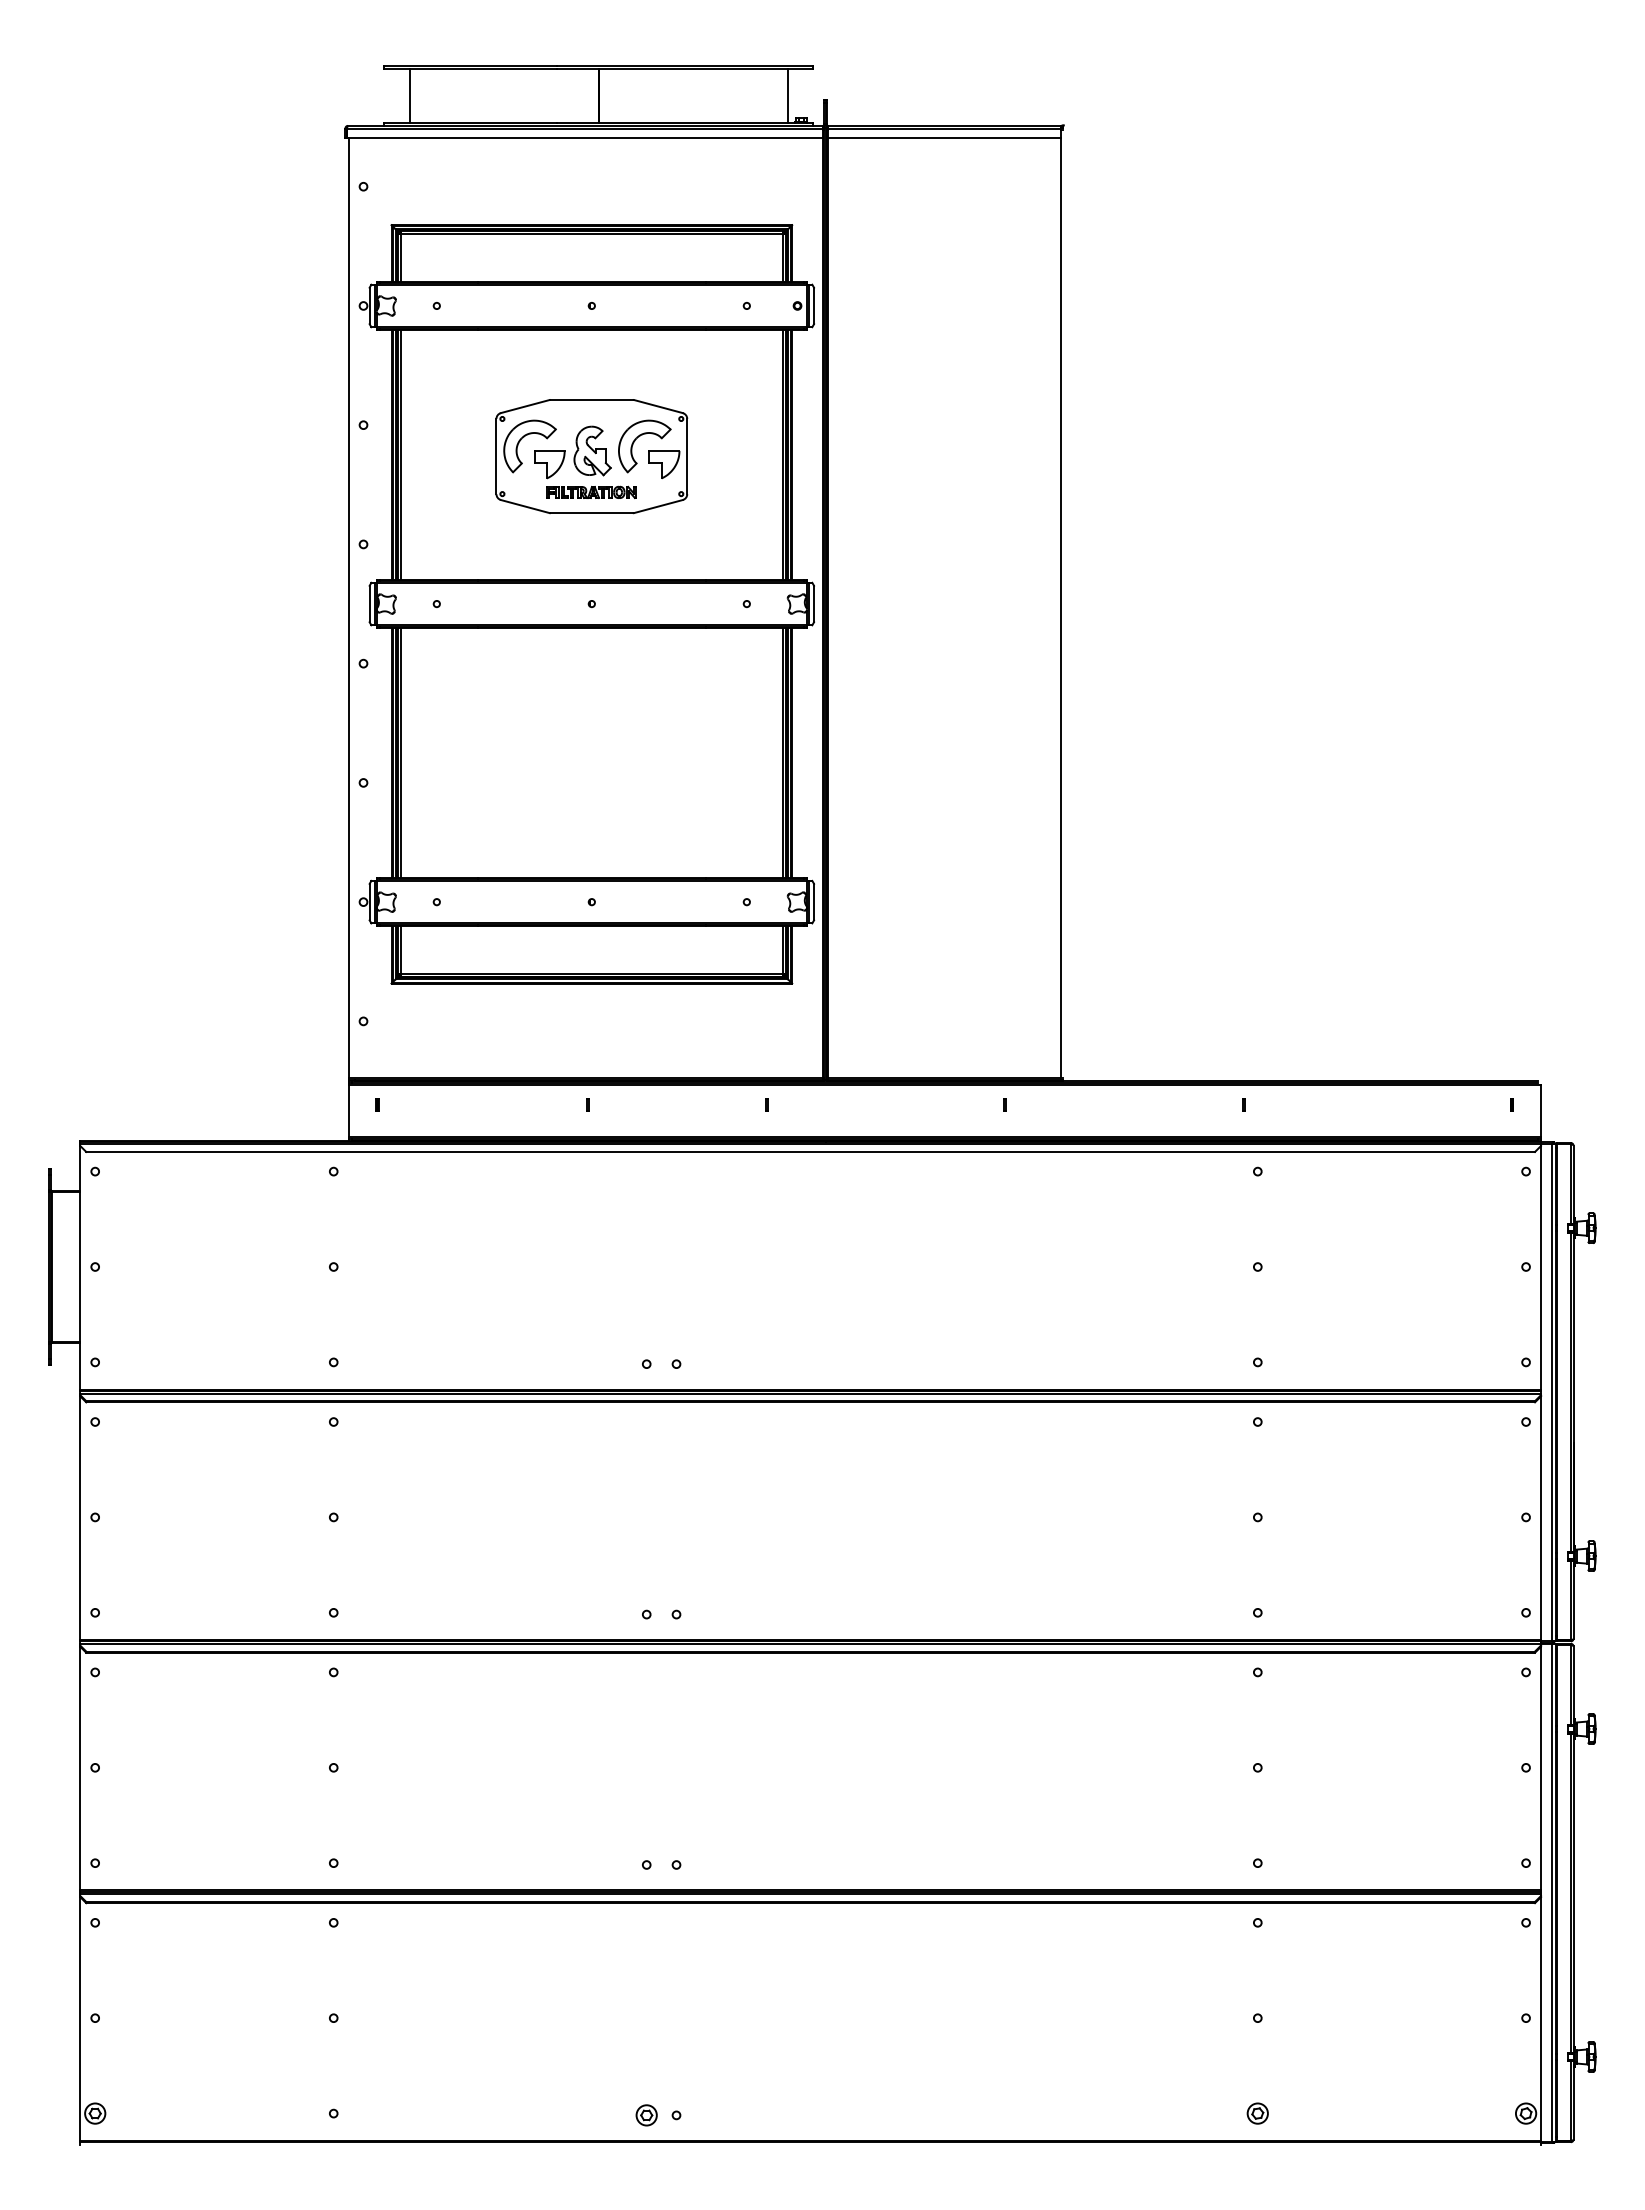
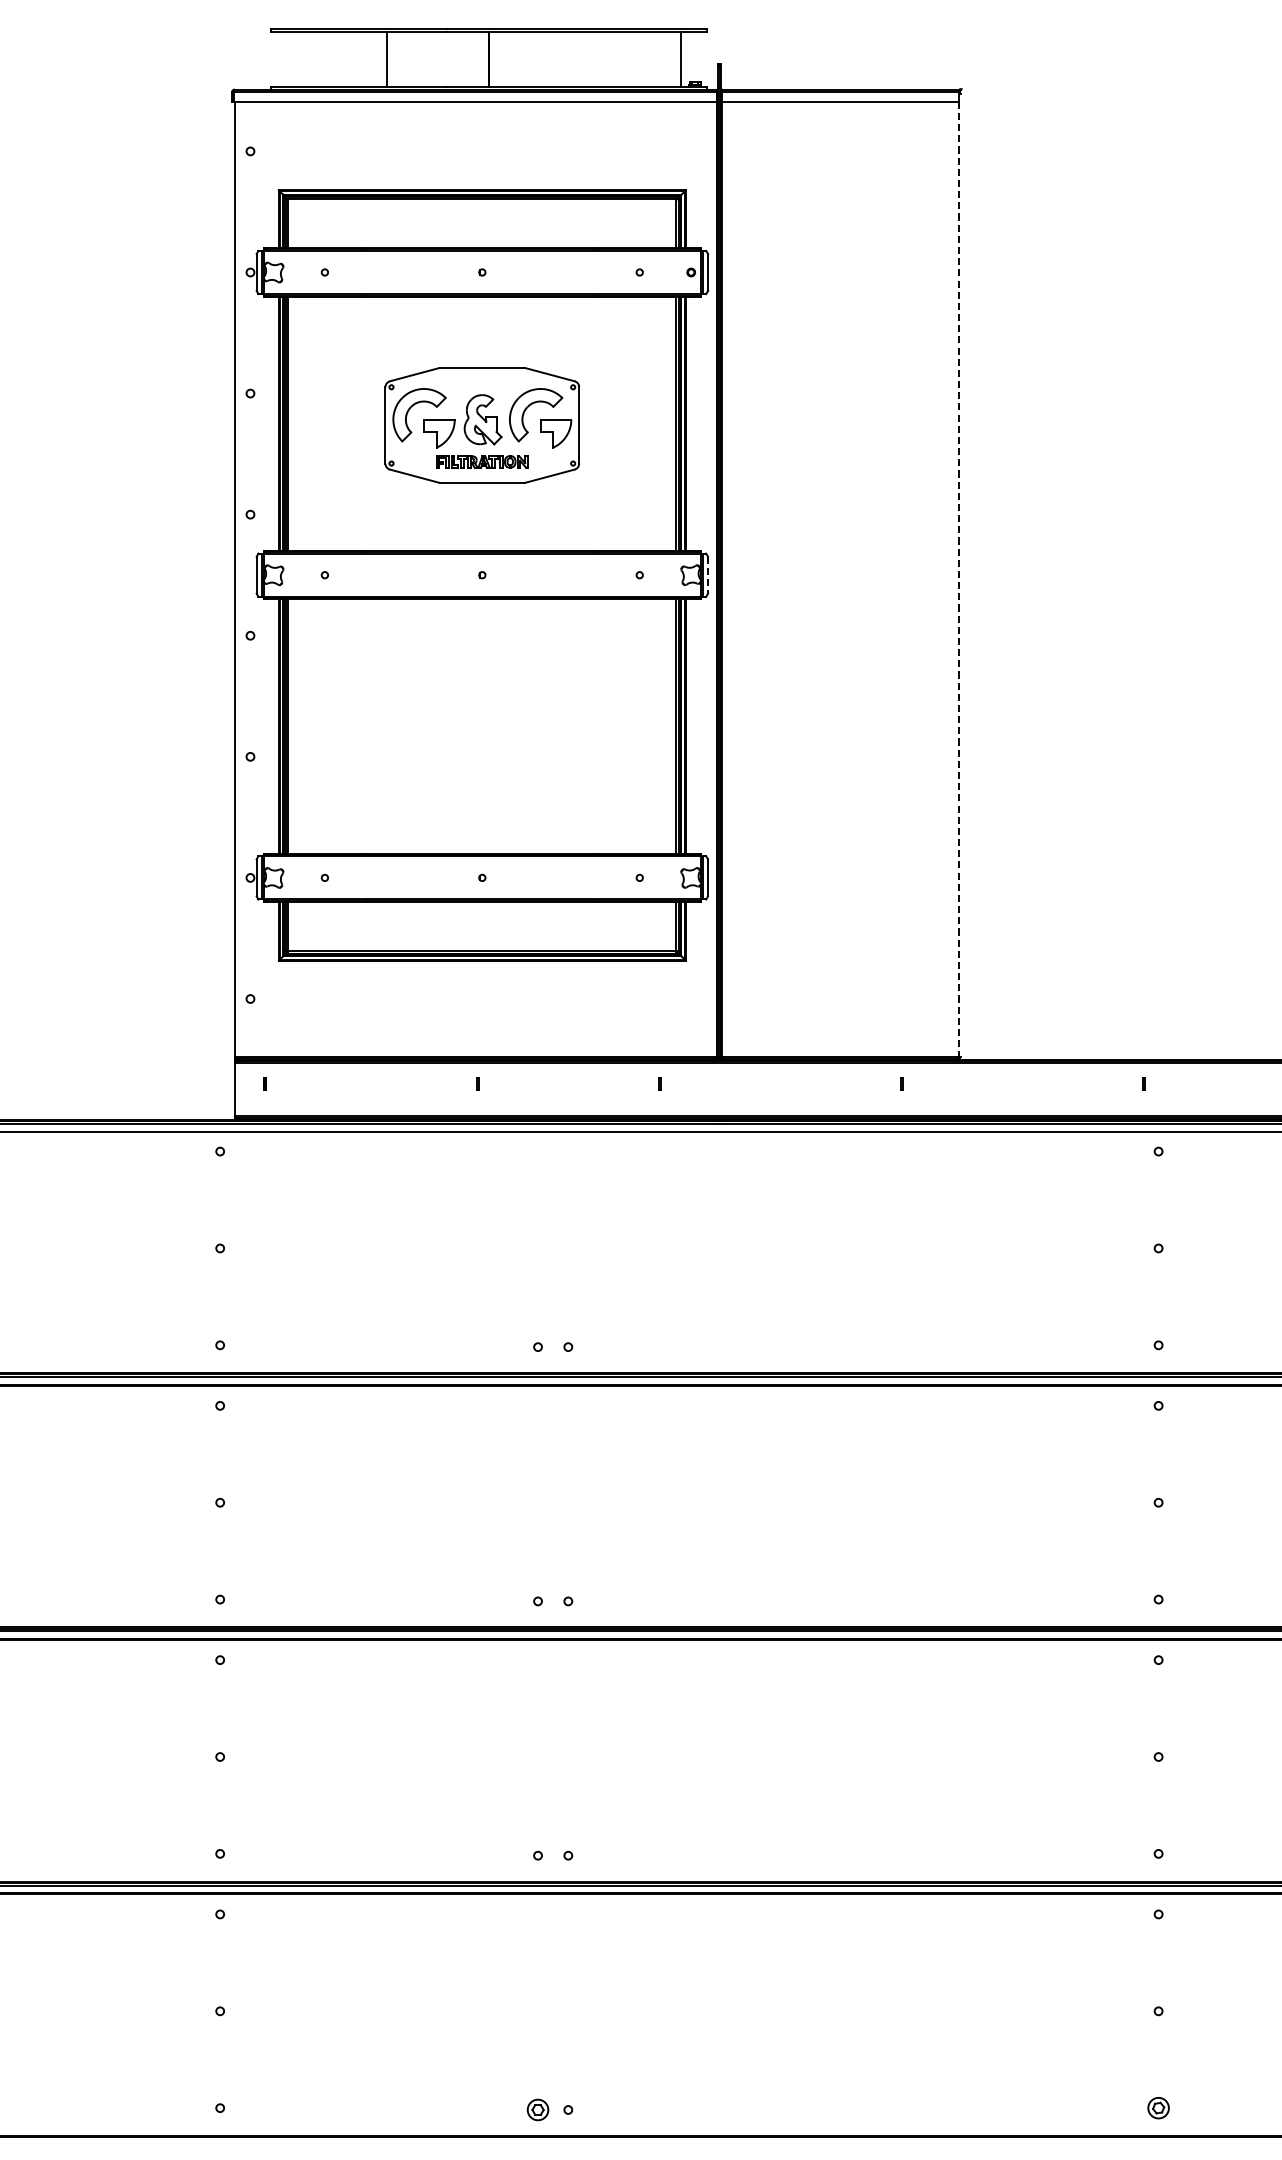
line: (409, 95) -> (386, 58), moved
line: (814, 604) -> (708, 575), solid -> dashed
line: (1061, 608) -> (959, 579), solid -> dashed

